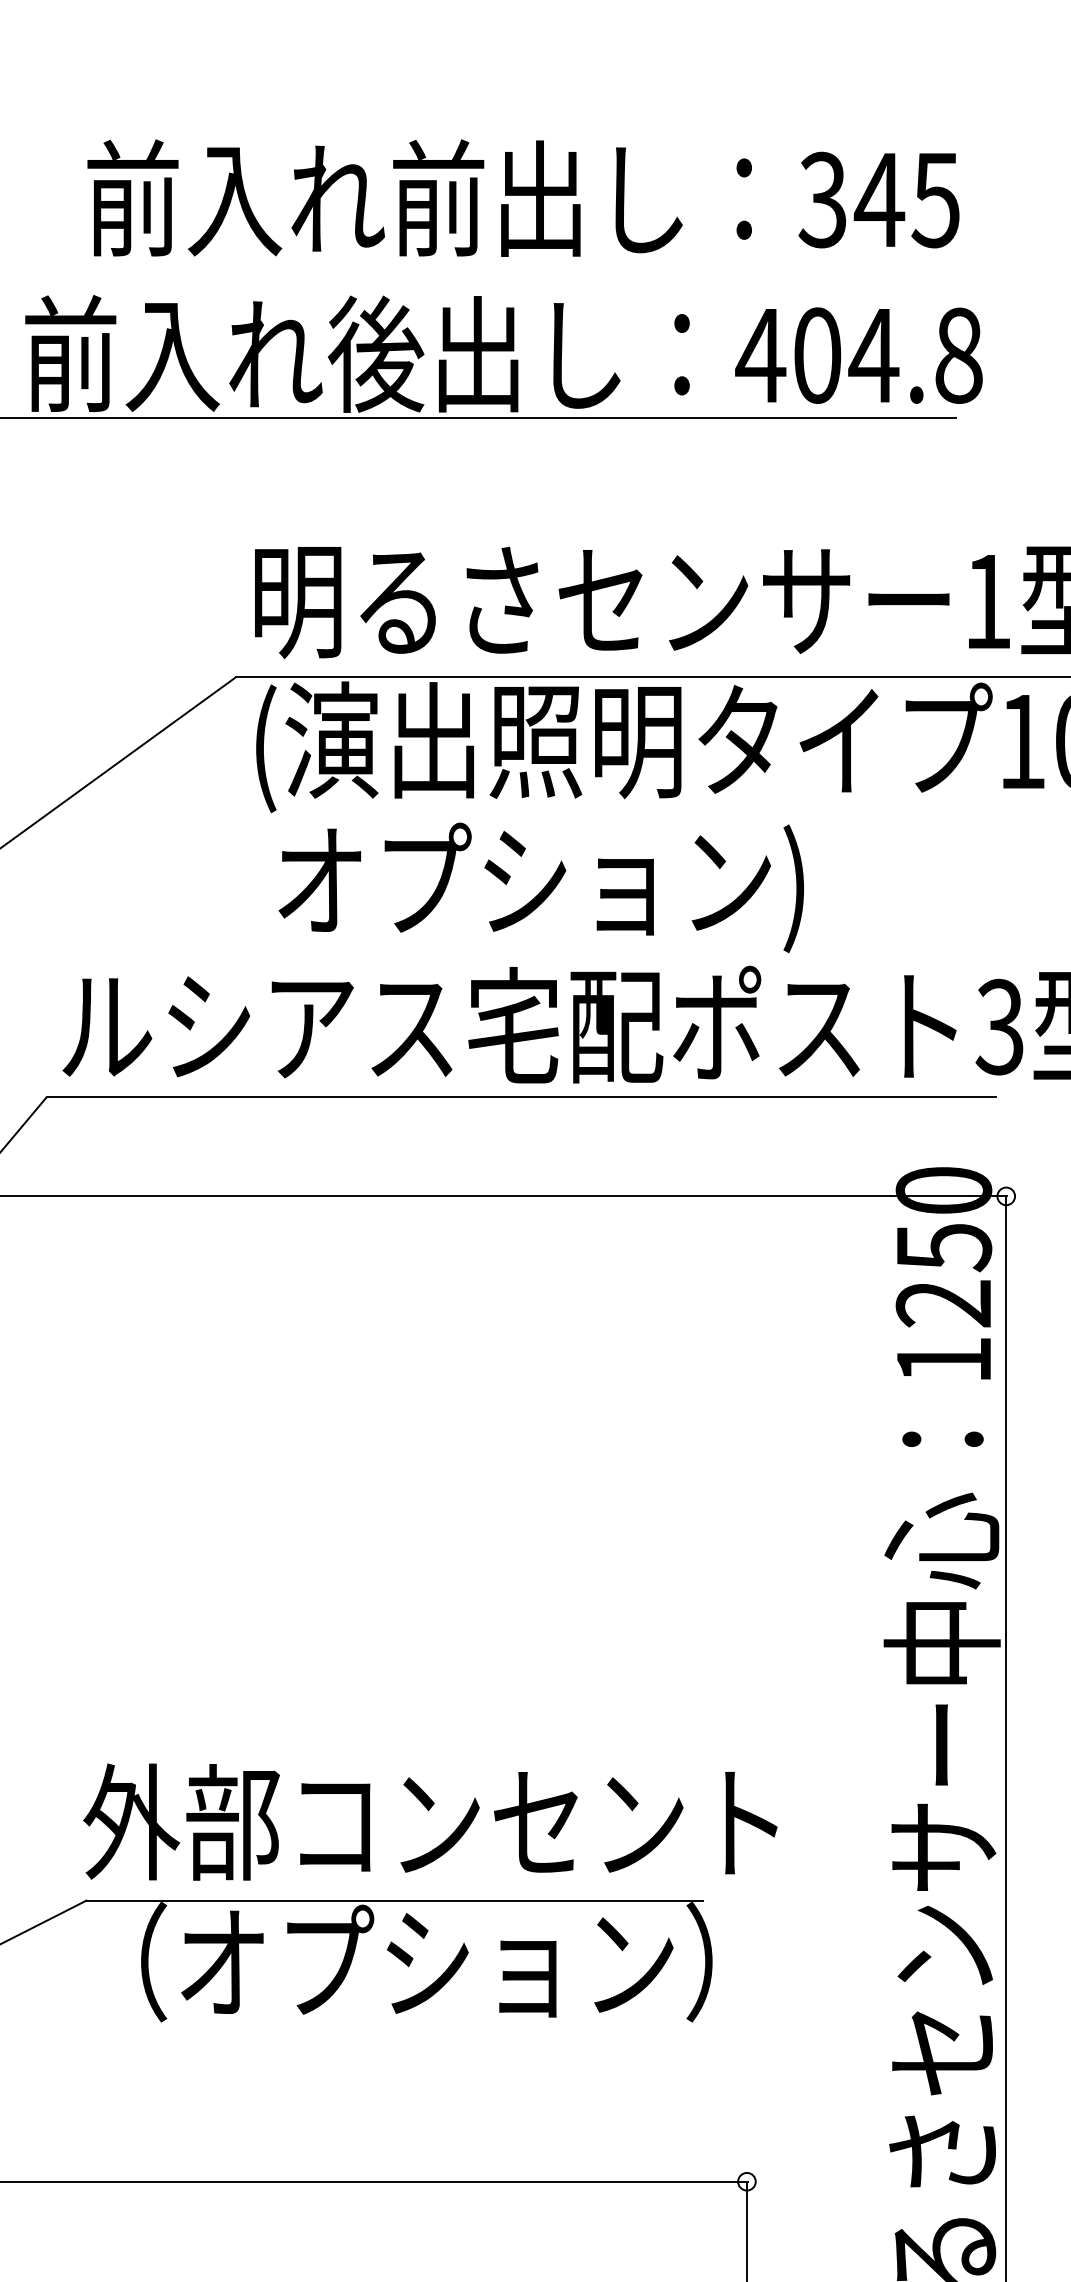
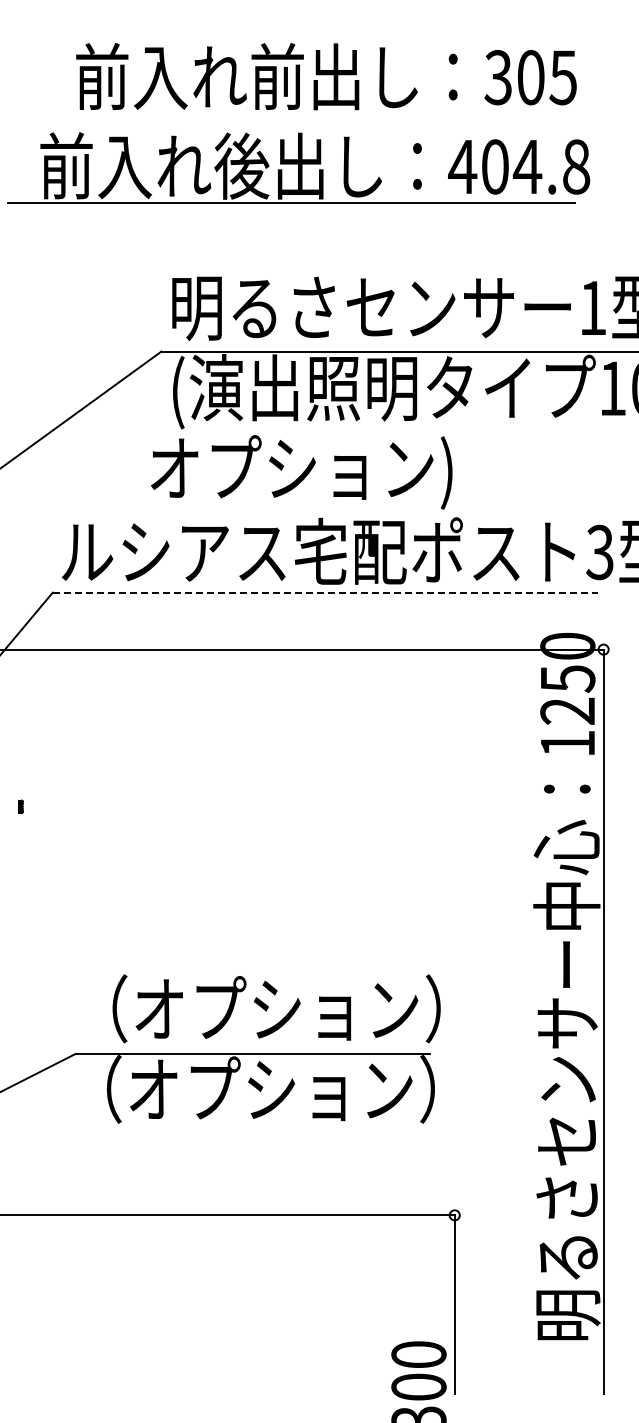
text: (878, 199) -> (530, 77), 345 -> 305
text: (540, 887) -> (301, 472), moved
line: (521, 1096) -> (325, 592), solid -> dashed
text: (429, 1821) -> (272, 1008), 外部コンセント -> （オプション）

